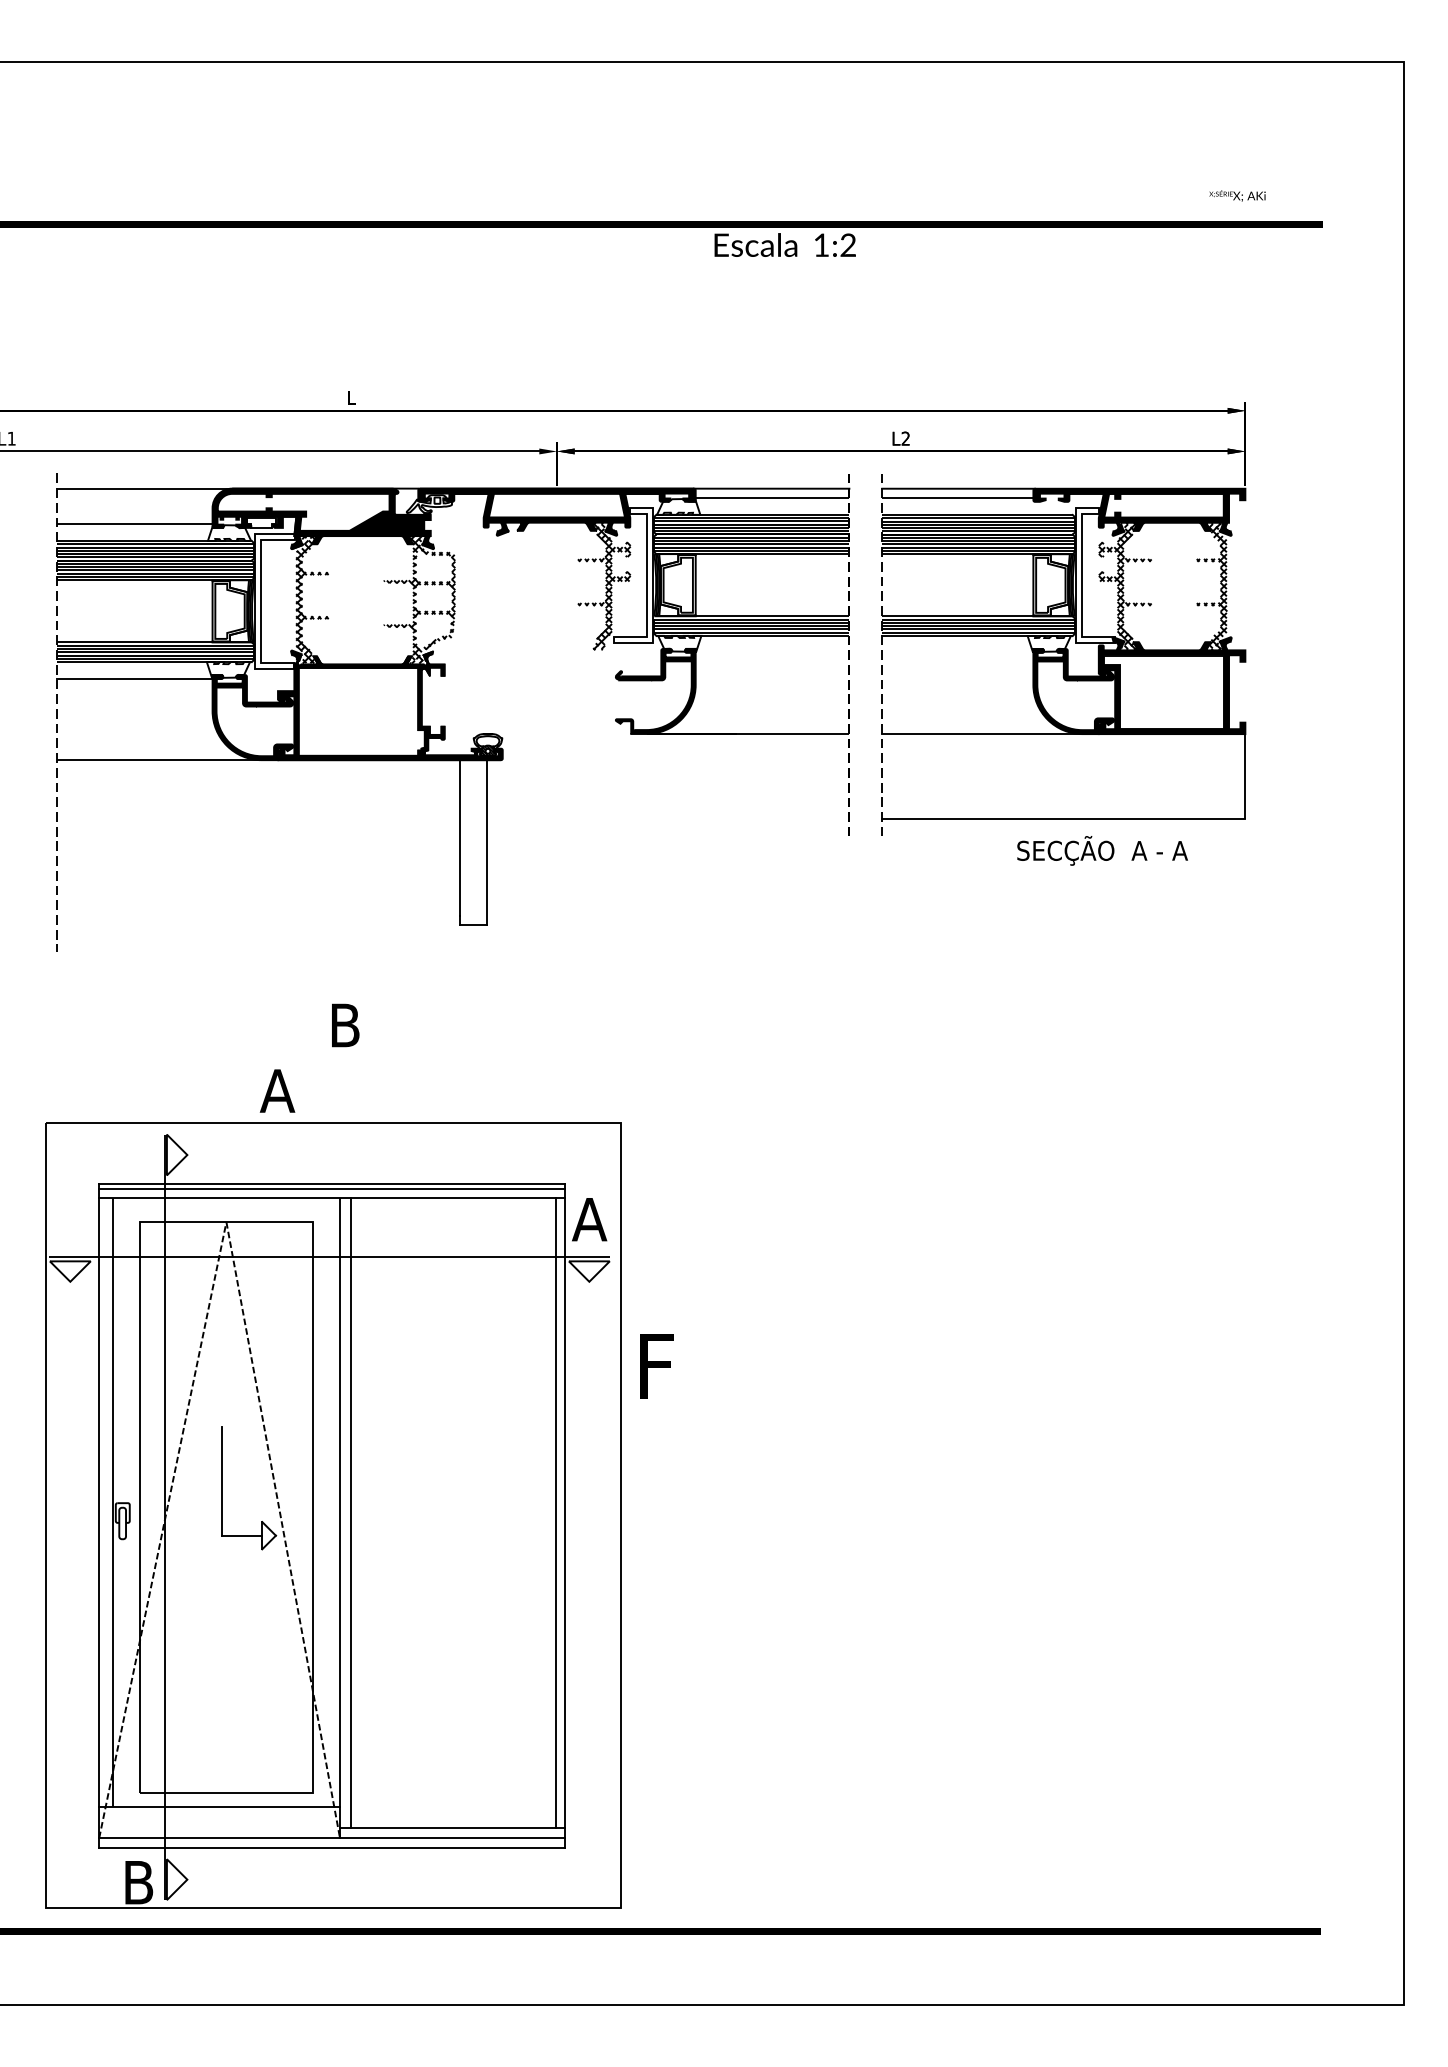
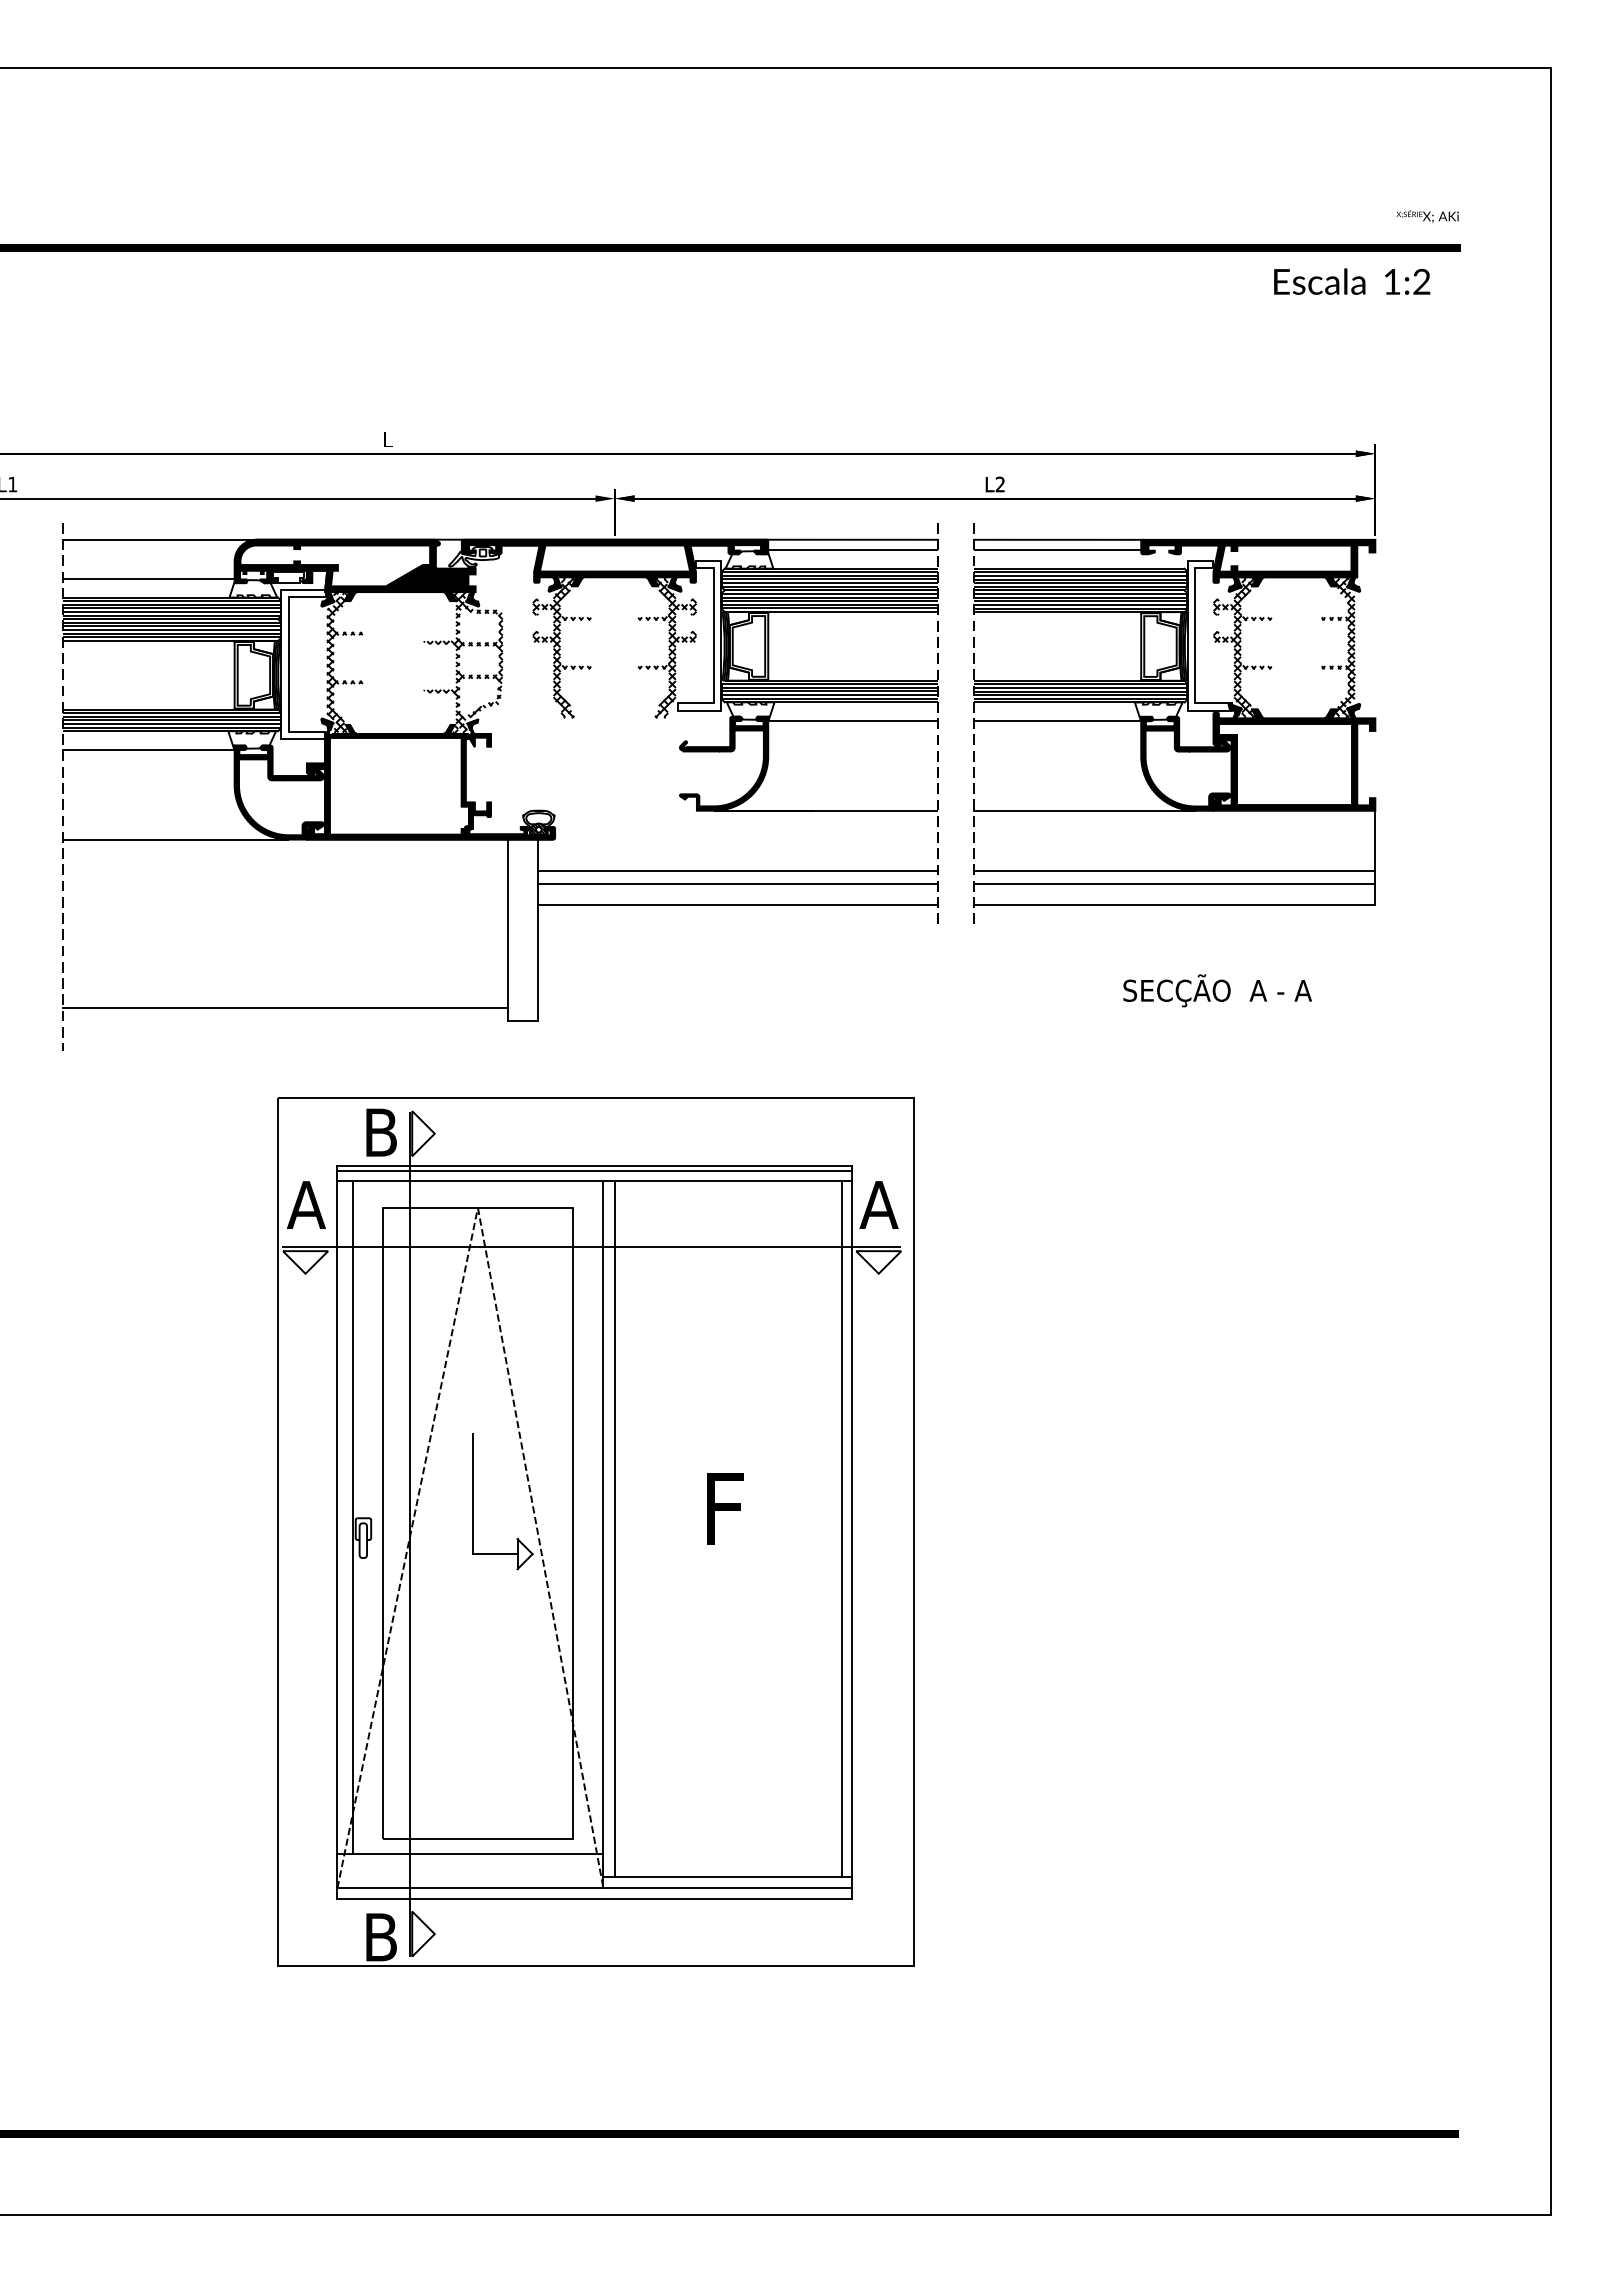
text: (1237, 196) -> (1427, 216), moved
text: (785, 244) -> (1352, 281), moved
hatch: (508, 586) -> (561, 647), added
line: (771, 652) -> (852, 720), added
line: (957, 653) -> (1057, 721), added
line: (667, 789) -> (737, 871), added
line: (1063, 789) -> (1174, 871), added
line: (667, 799) -> (737, 883), added
line: (1063, 799) -> (1174, 883), added
line: (667, 818) -> (737, 904), added
text: (1102, 850) -> (1217, 990), moved
line: (257, 912) -> (284, 1007), added
part: (332, 1515) -> (595, 1531), moved

